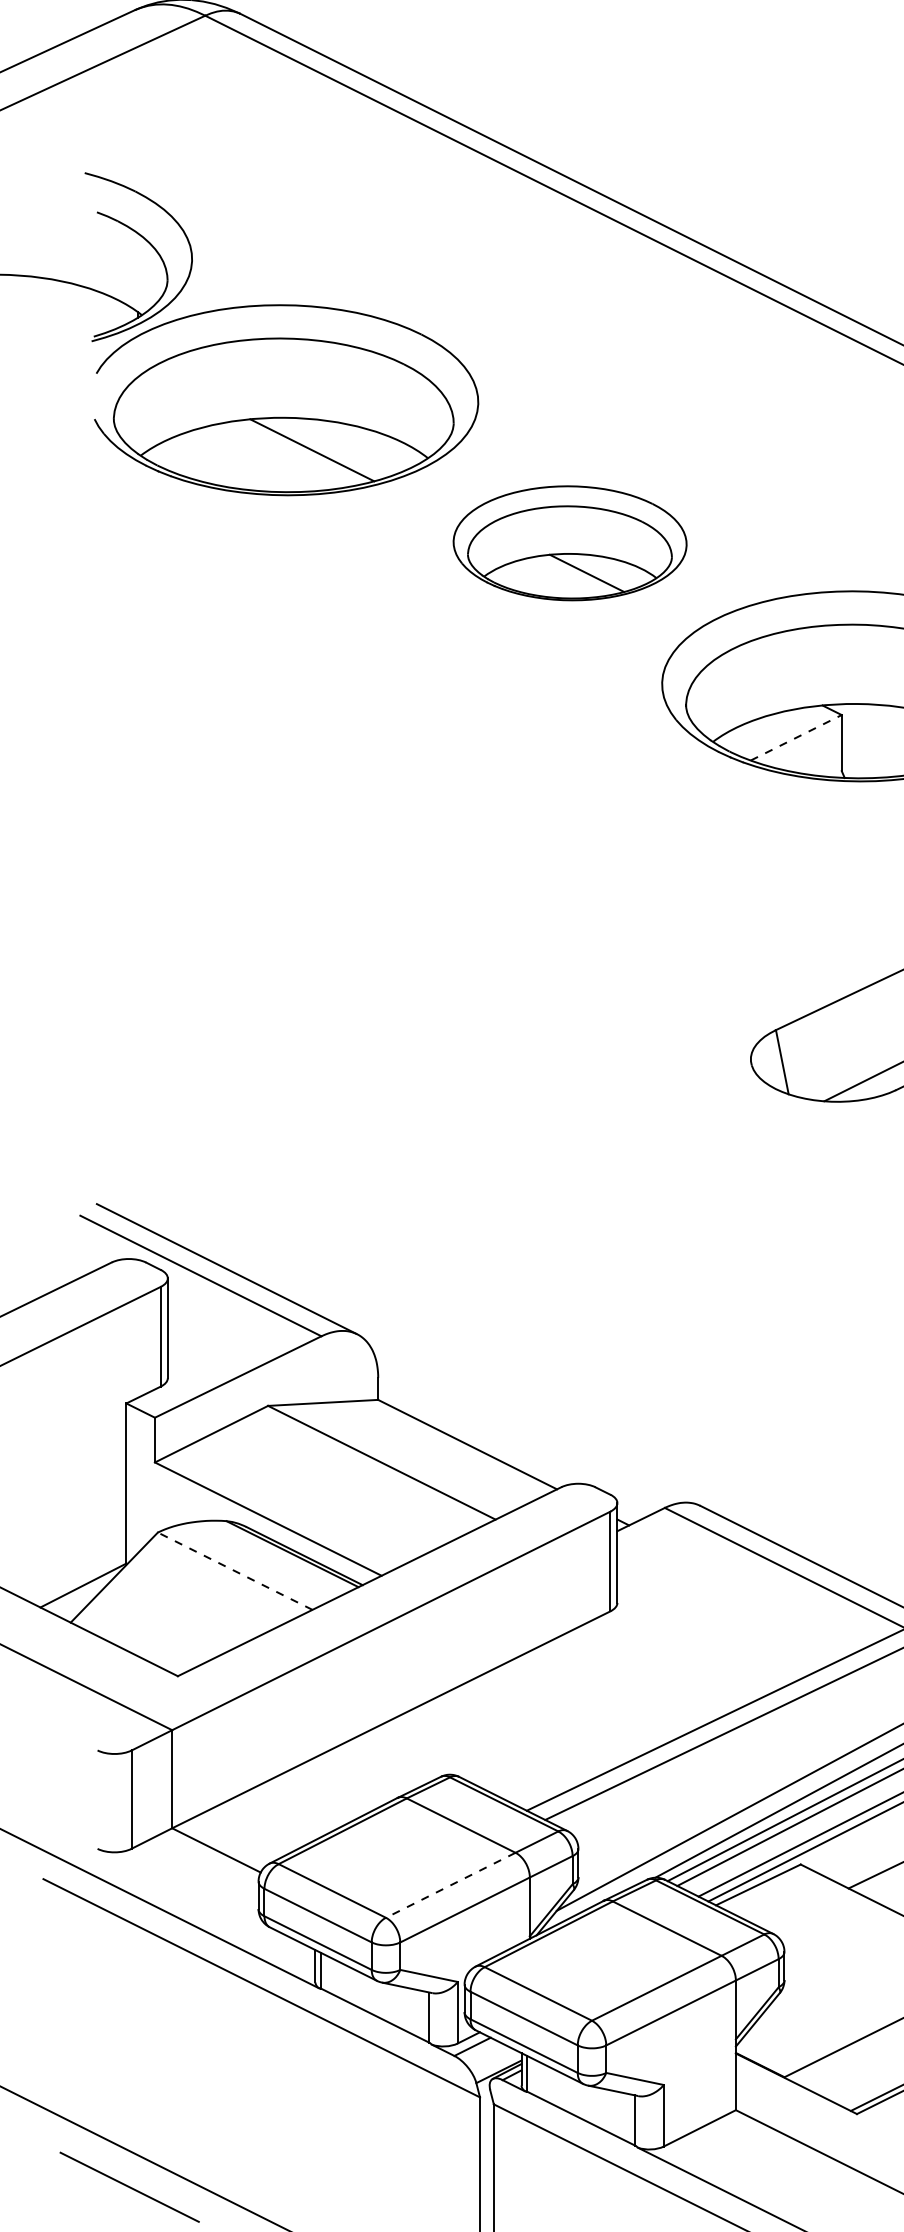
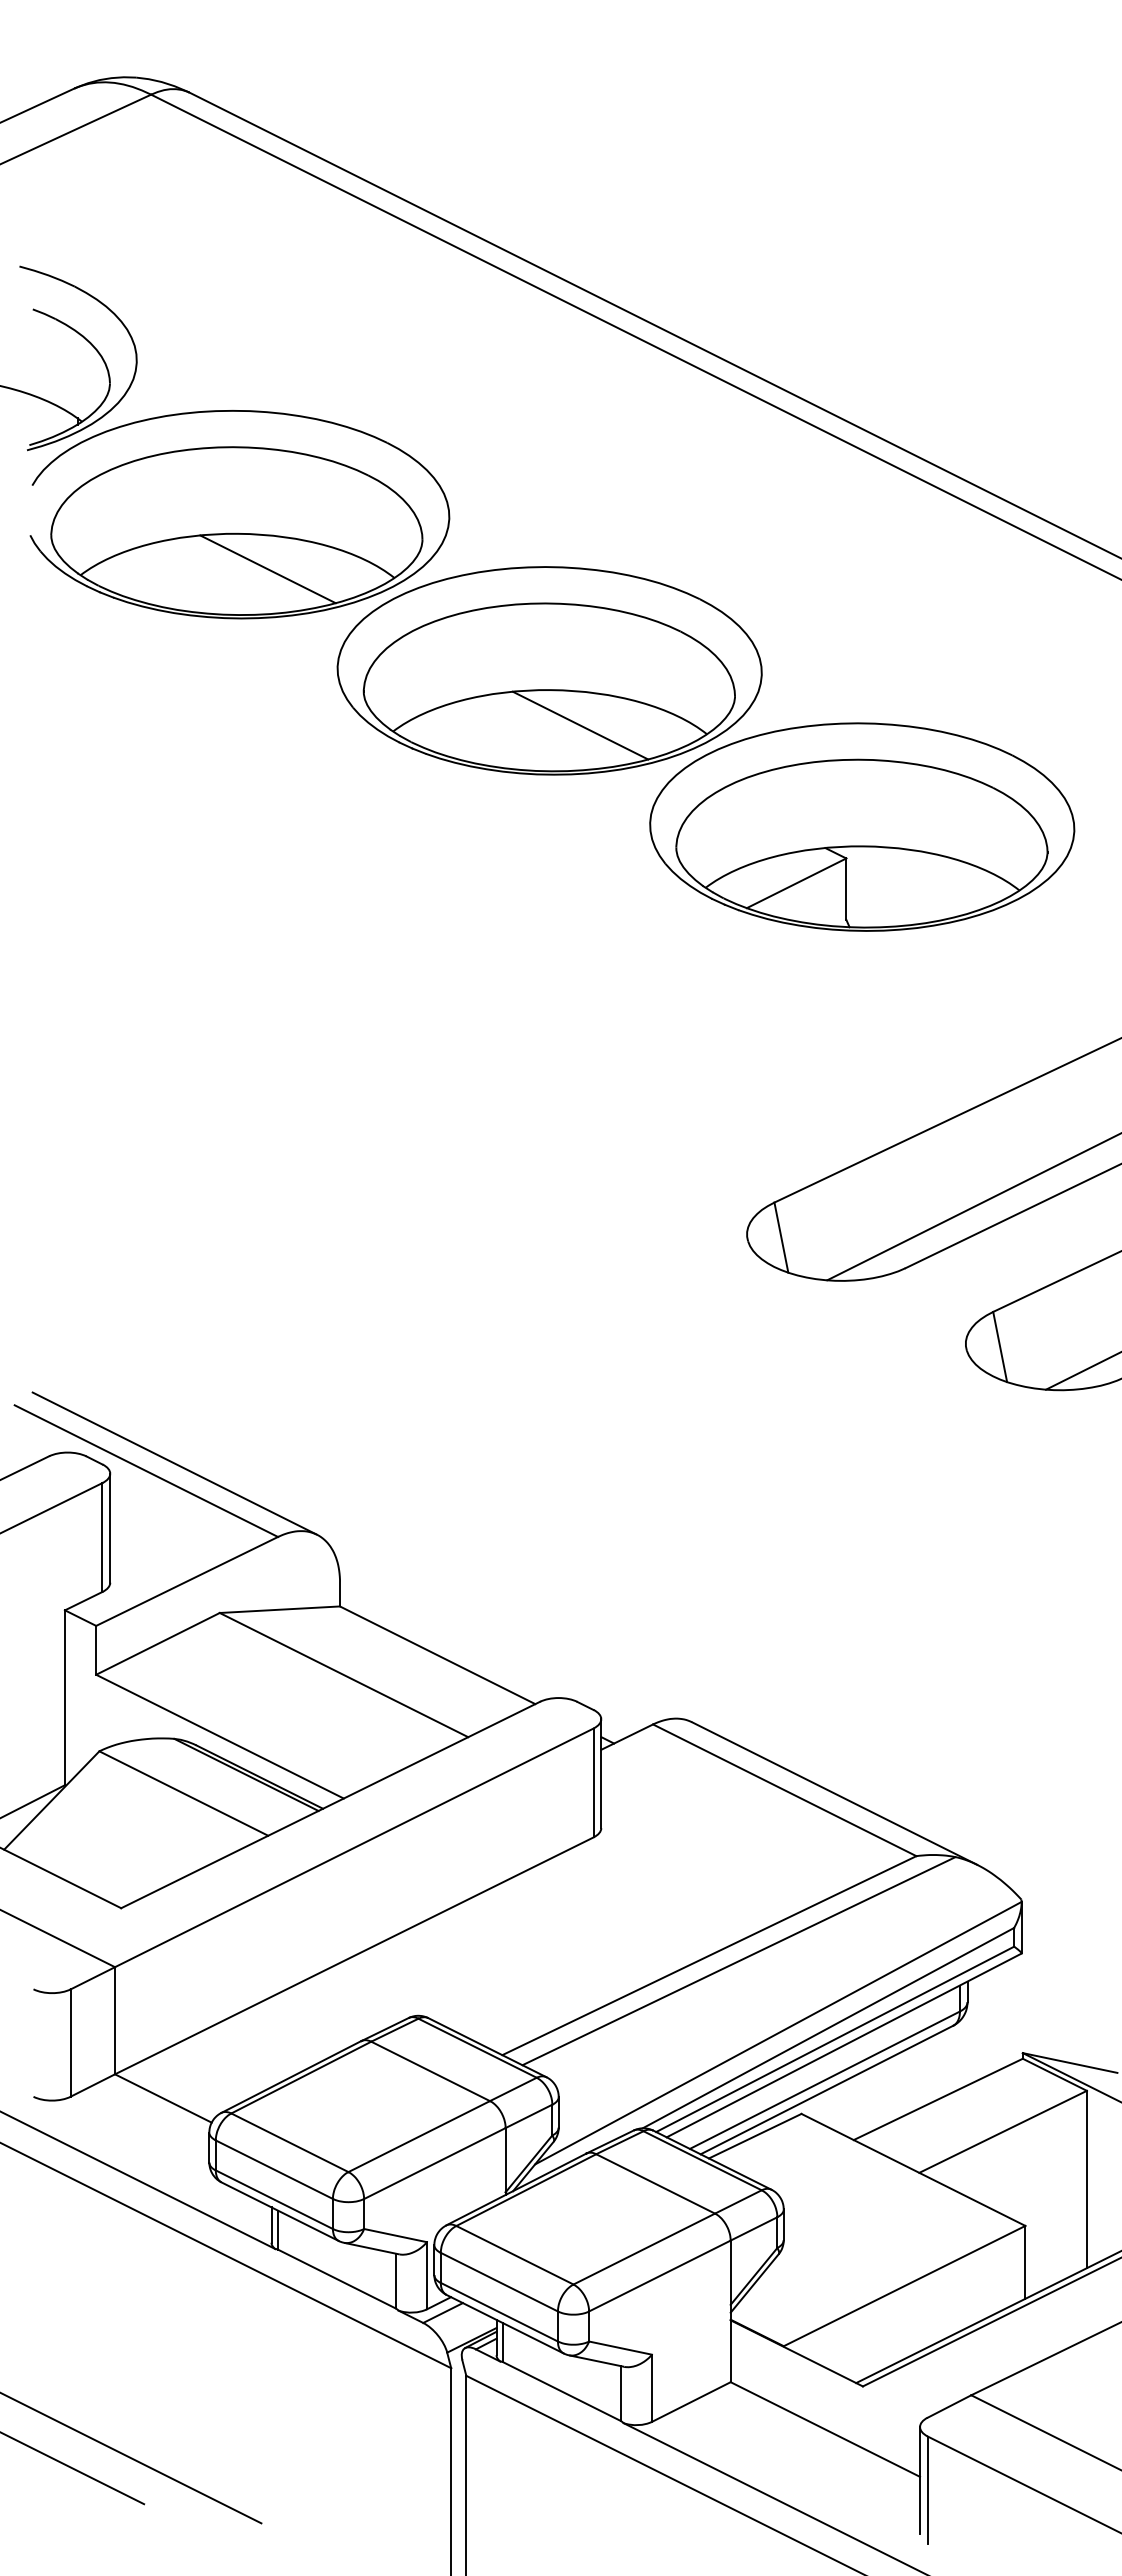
part: (570, 542) -> (549, 670), size x1.67
line: (796, 737) -> (796, 883), dashed -> solid
line: (234, 1571) -> (183, 1793), dashed -> solid
line: (450, 1885) -> (418, 2136), dashed -> solid

